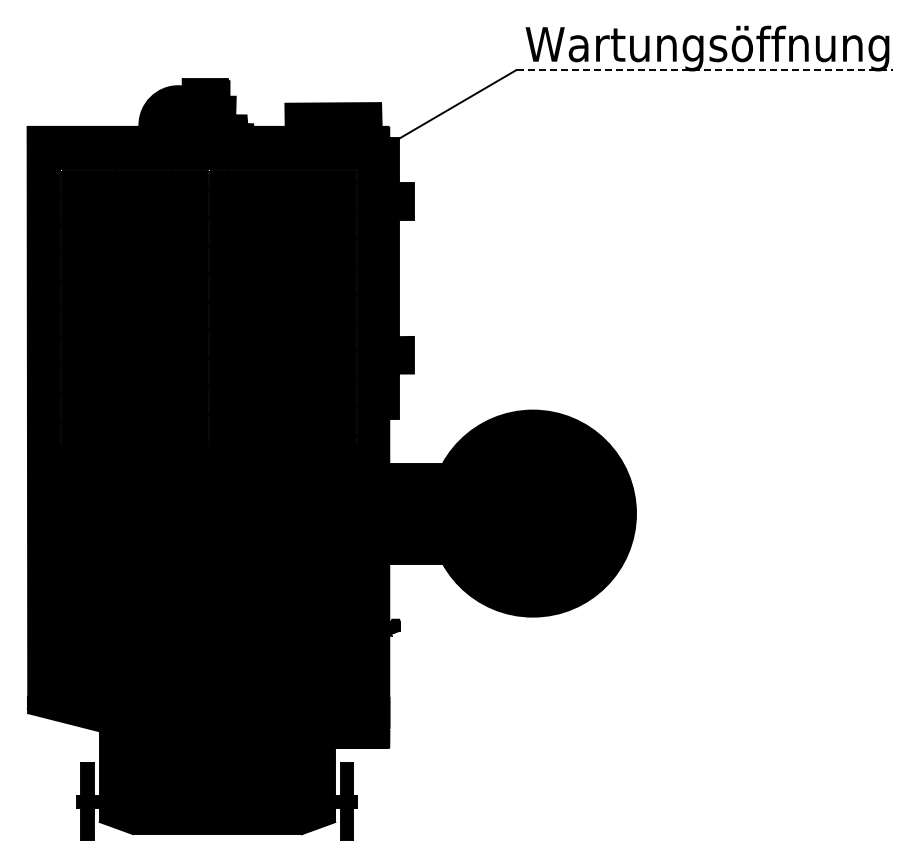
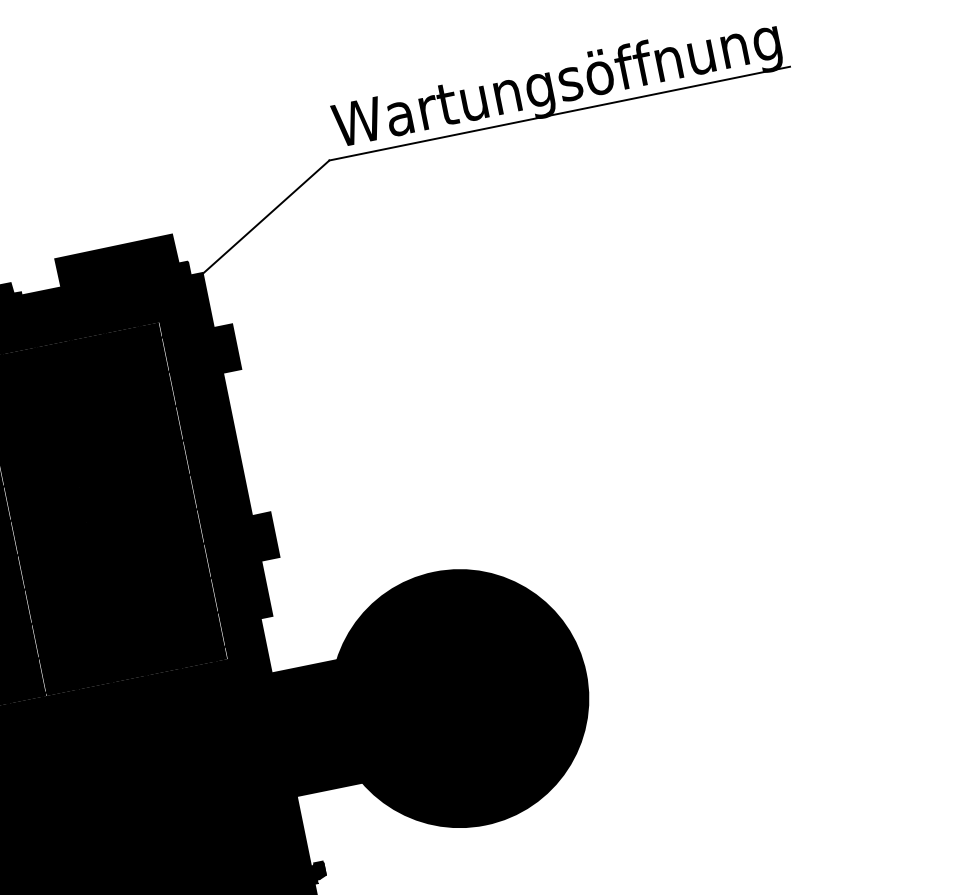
line: (705, 70) -> (560, 114), dashed -> solid

